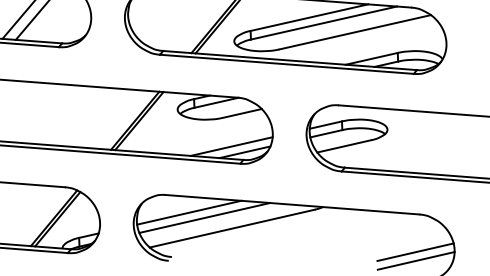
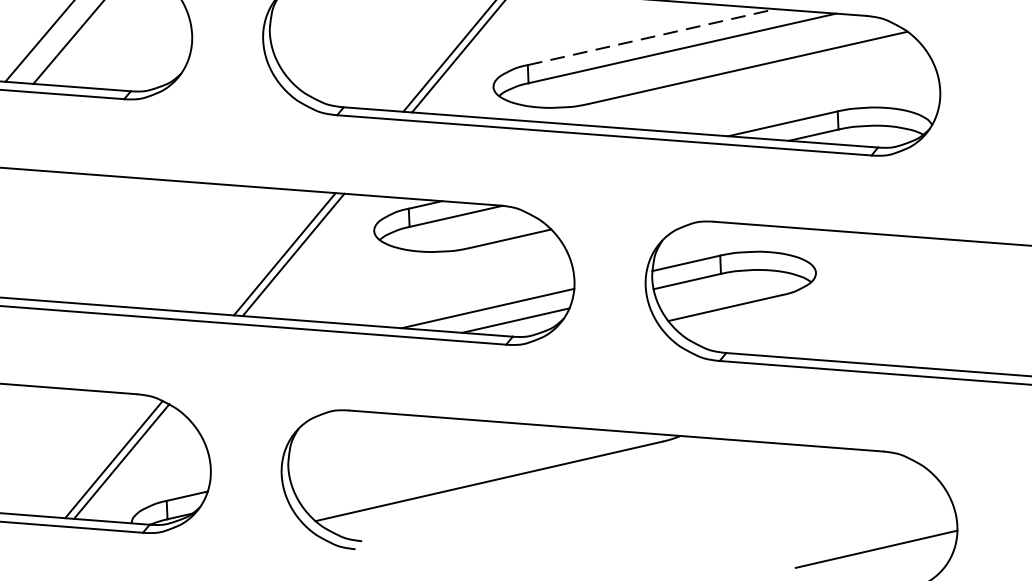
line: (309, 17) -> (651, 36), solid -> dashed
line: (189, 212) -> (399, 447), removed
line: (204, 217) -> (430, 457), removed
line: (415, 251) -> (875, 529), removed

